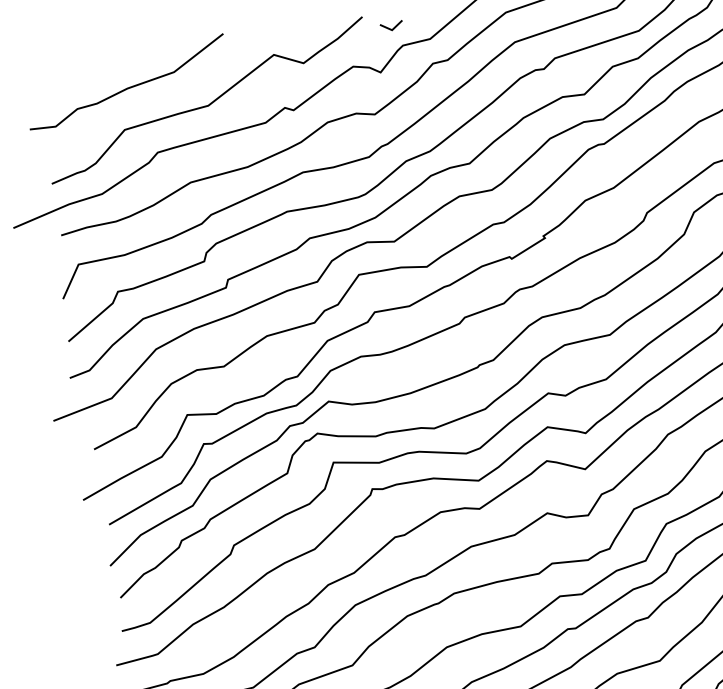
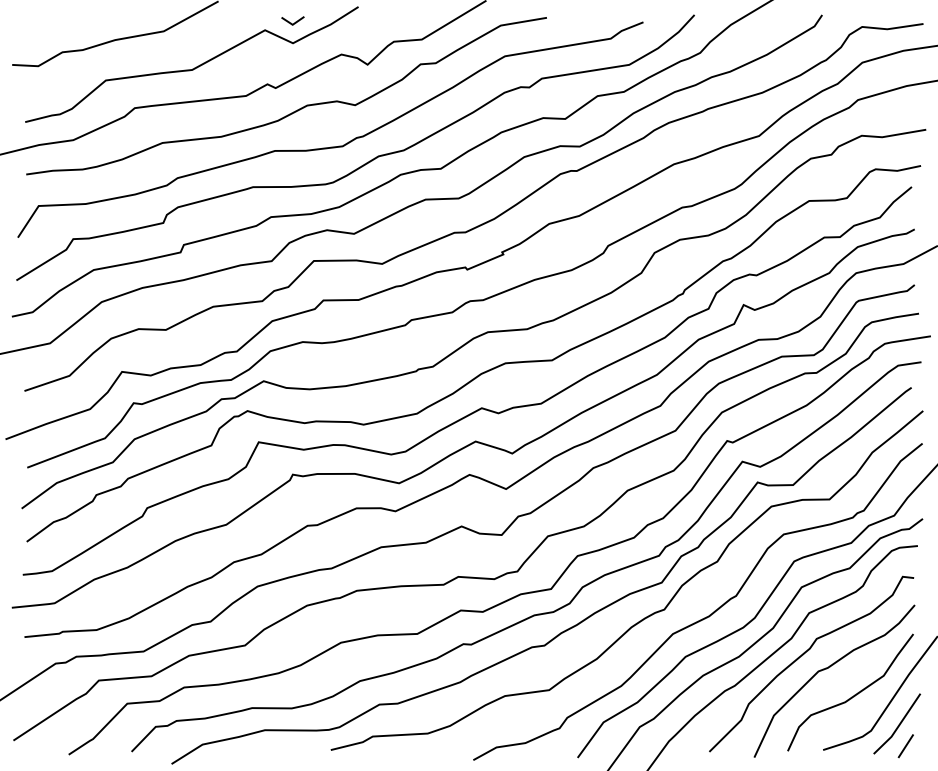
line: (390, 28) -> (291, 22), moved

